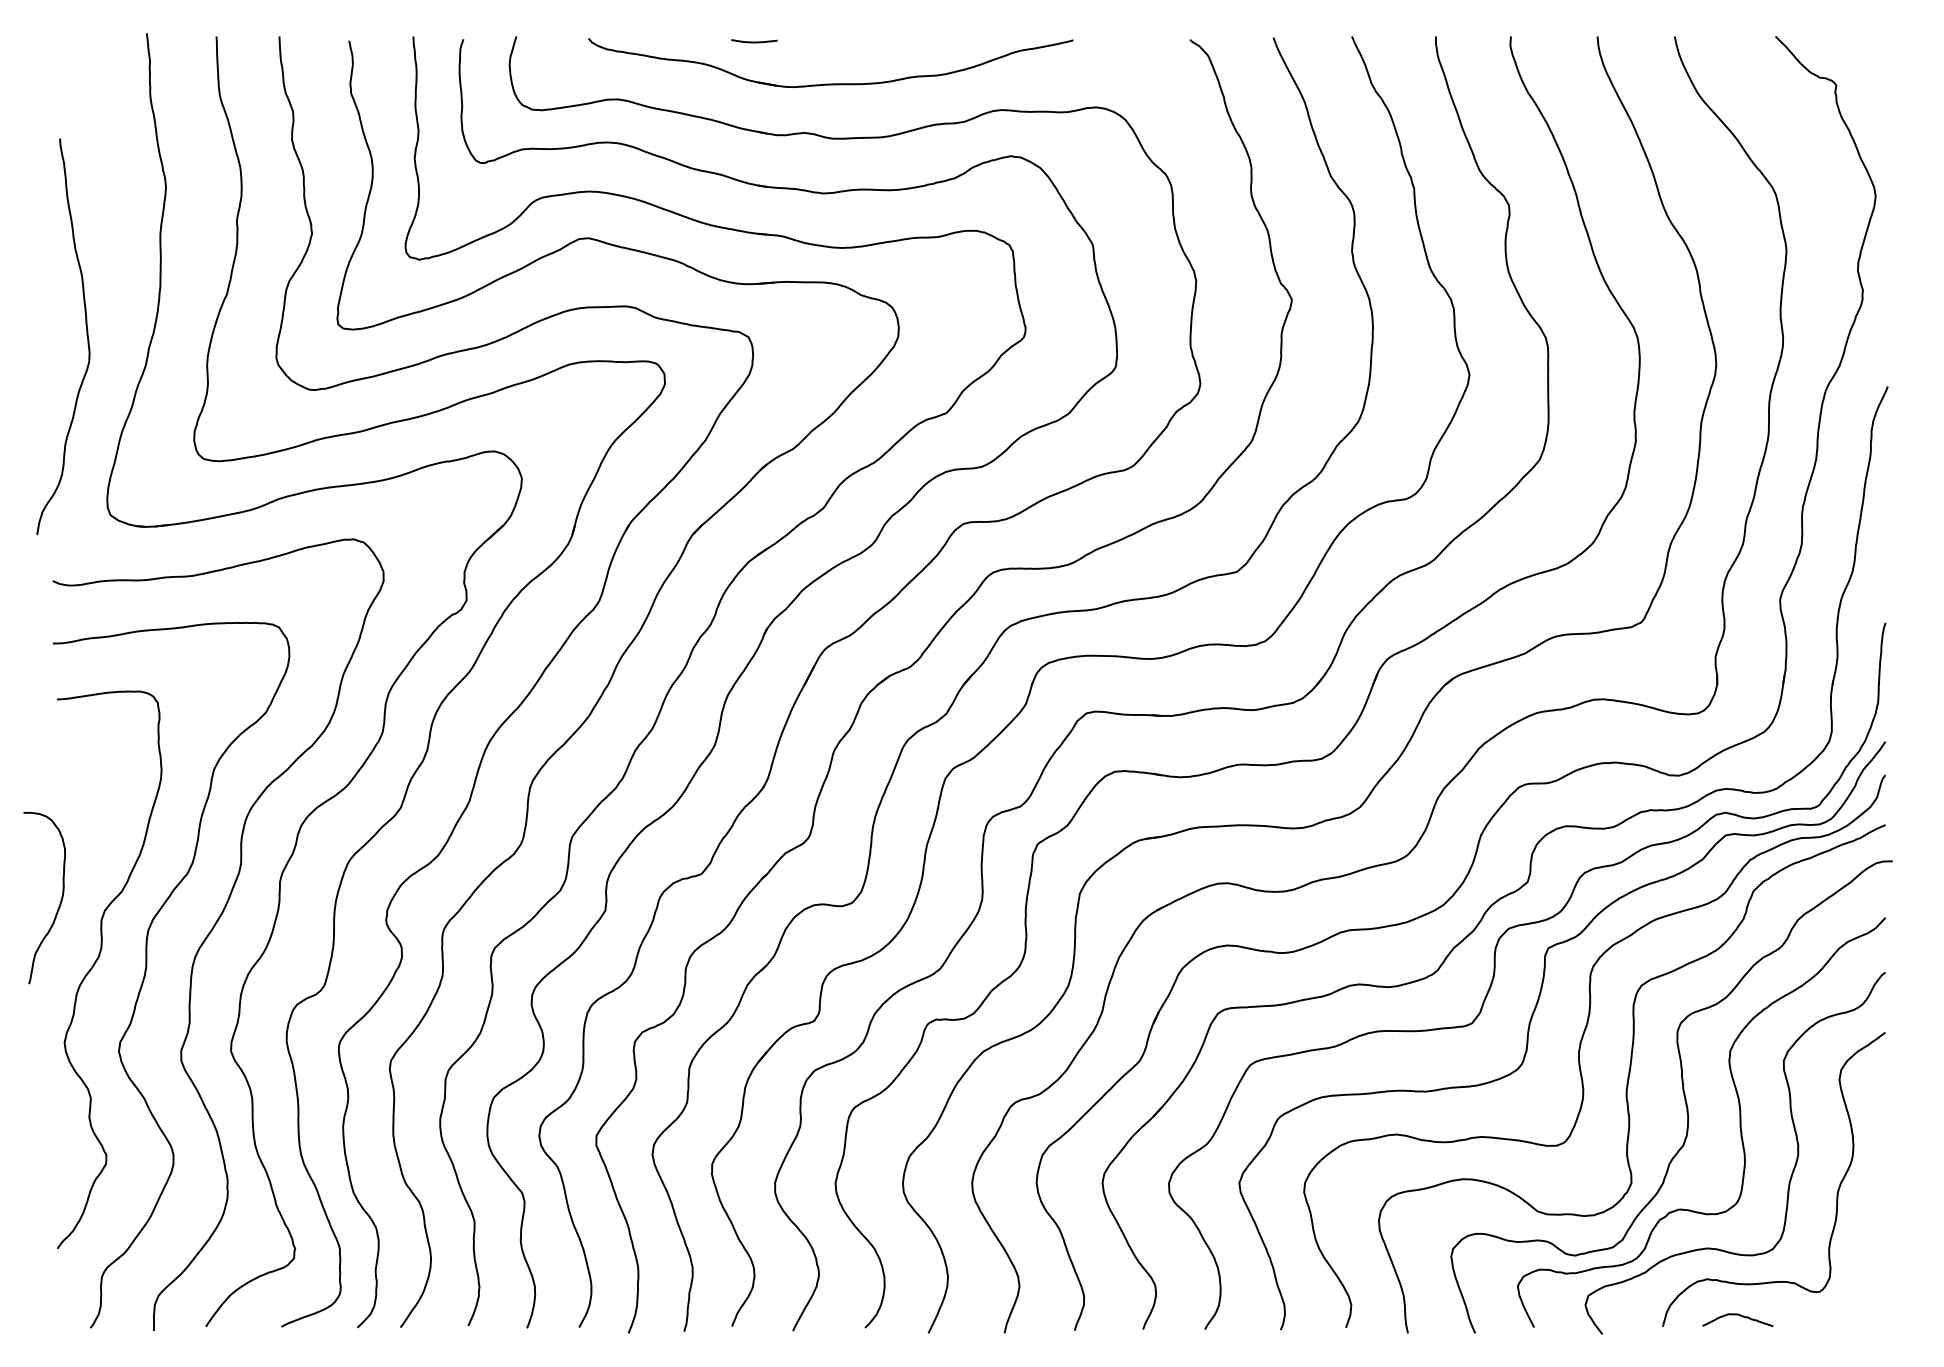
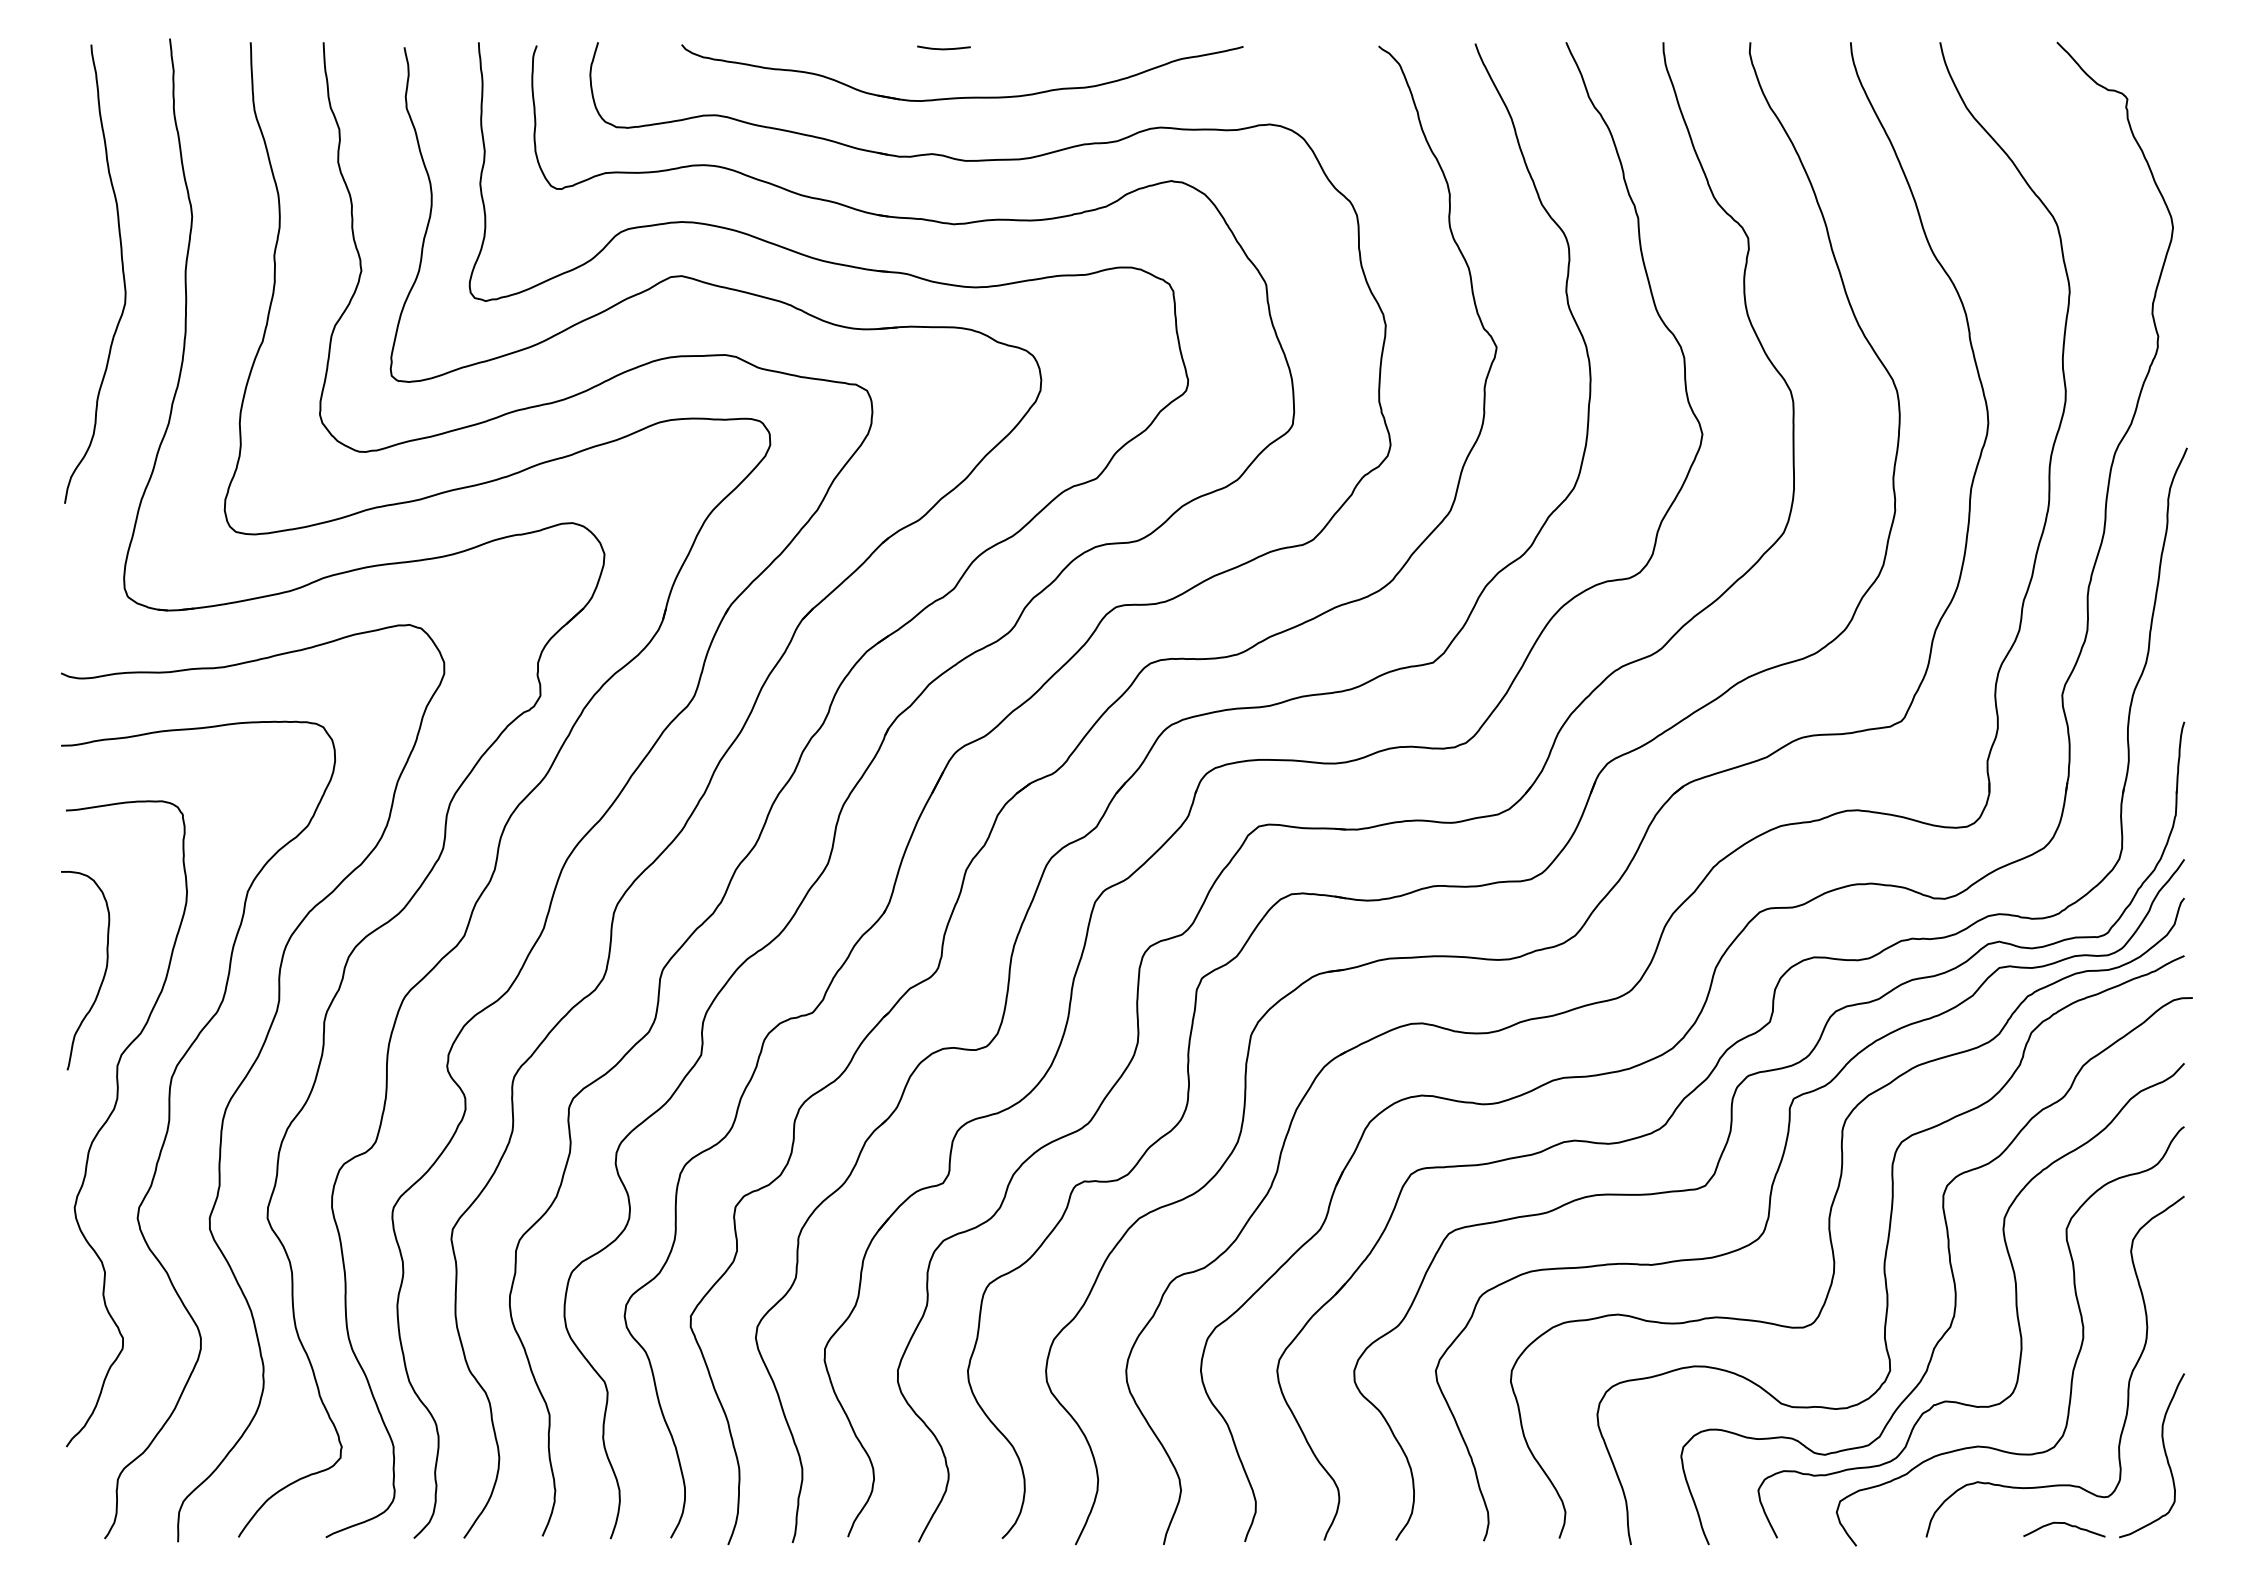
curve: (754, 41) -> (943, 48), moved
curve: (86, 336) -> (122, 273), moved
curve: (60, 902) -> (103, 975), moved
curve: (1868, 1254) -> (2164, 1453), added
curve: (1740, 1316) -> (2067, 1525), moved

